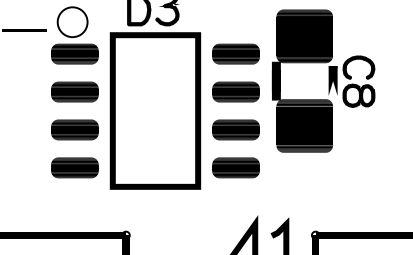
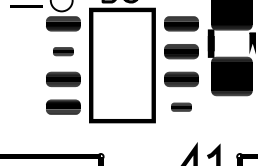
part: (74, 91) -> (63, 51), size x0.6
part: (235, 167) -> (181, 106), size x0.6

